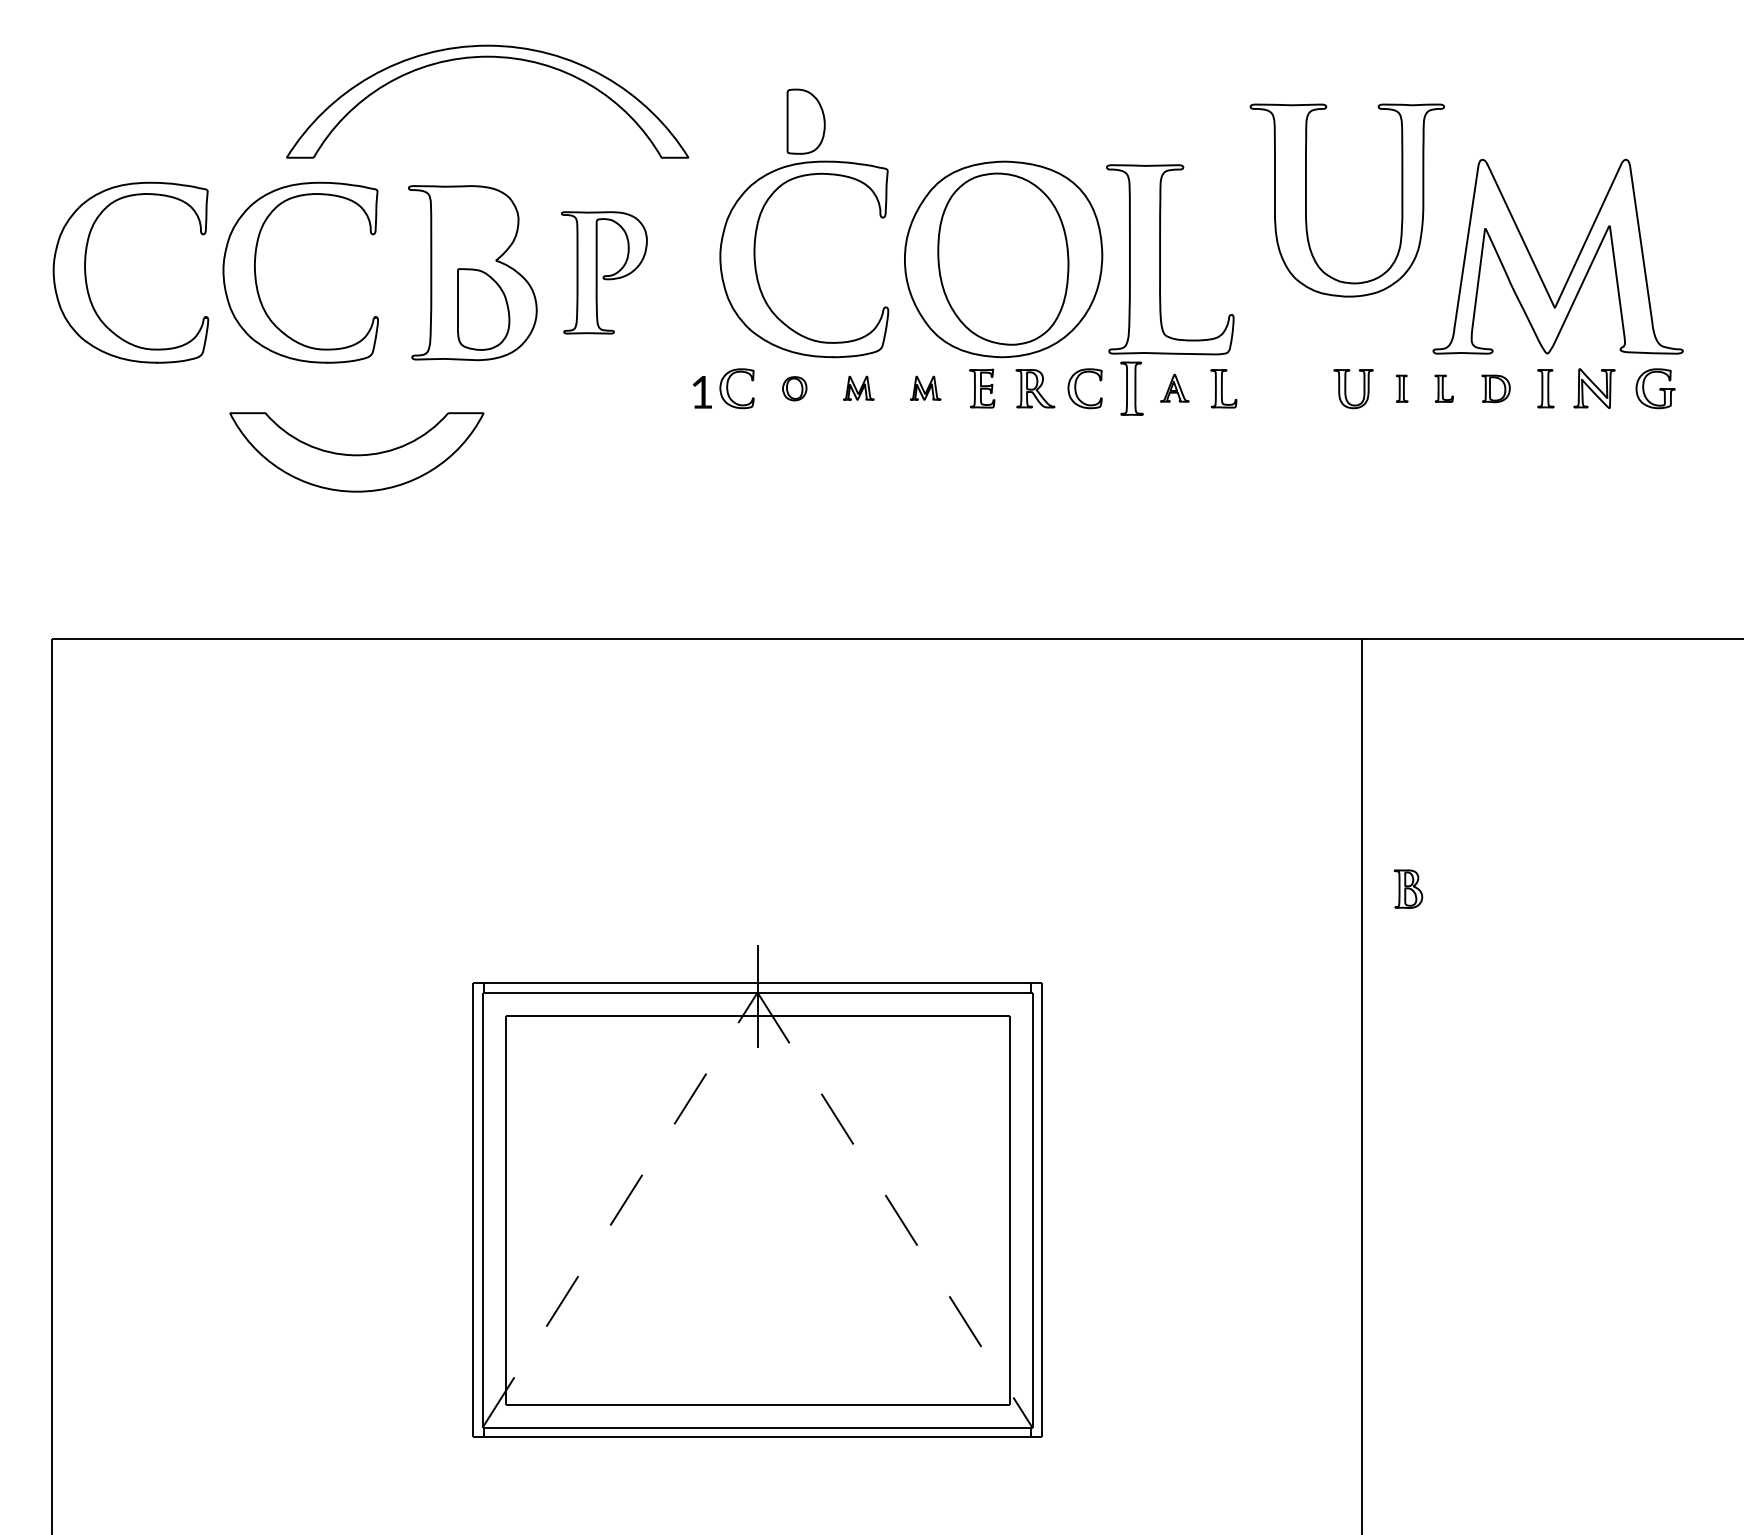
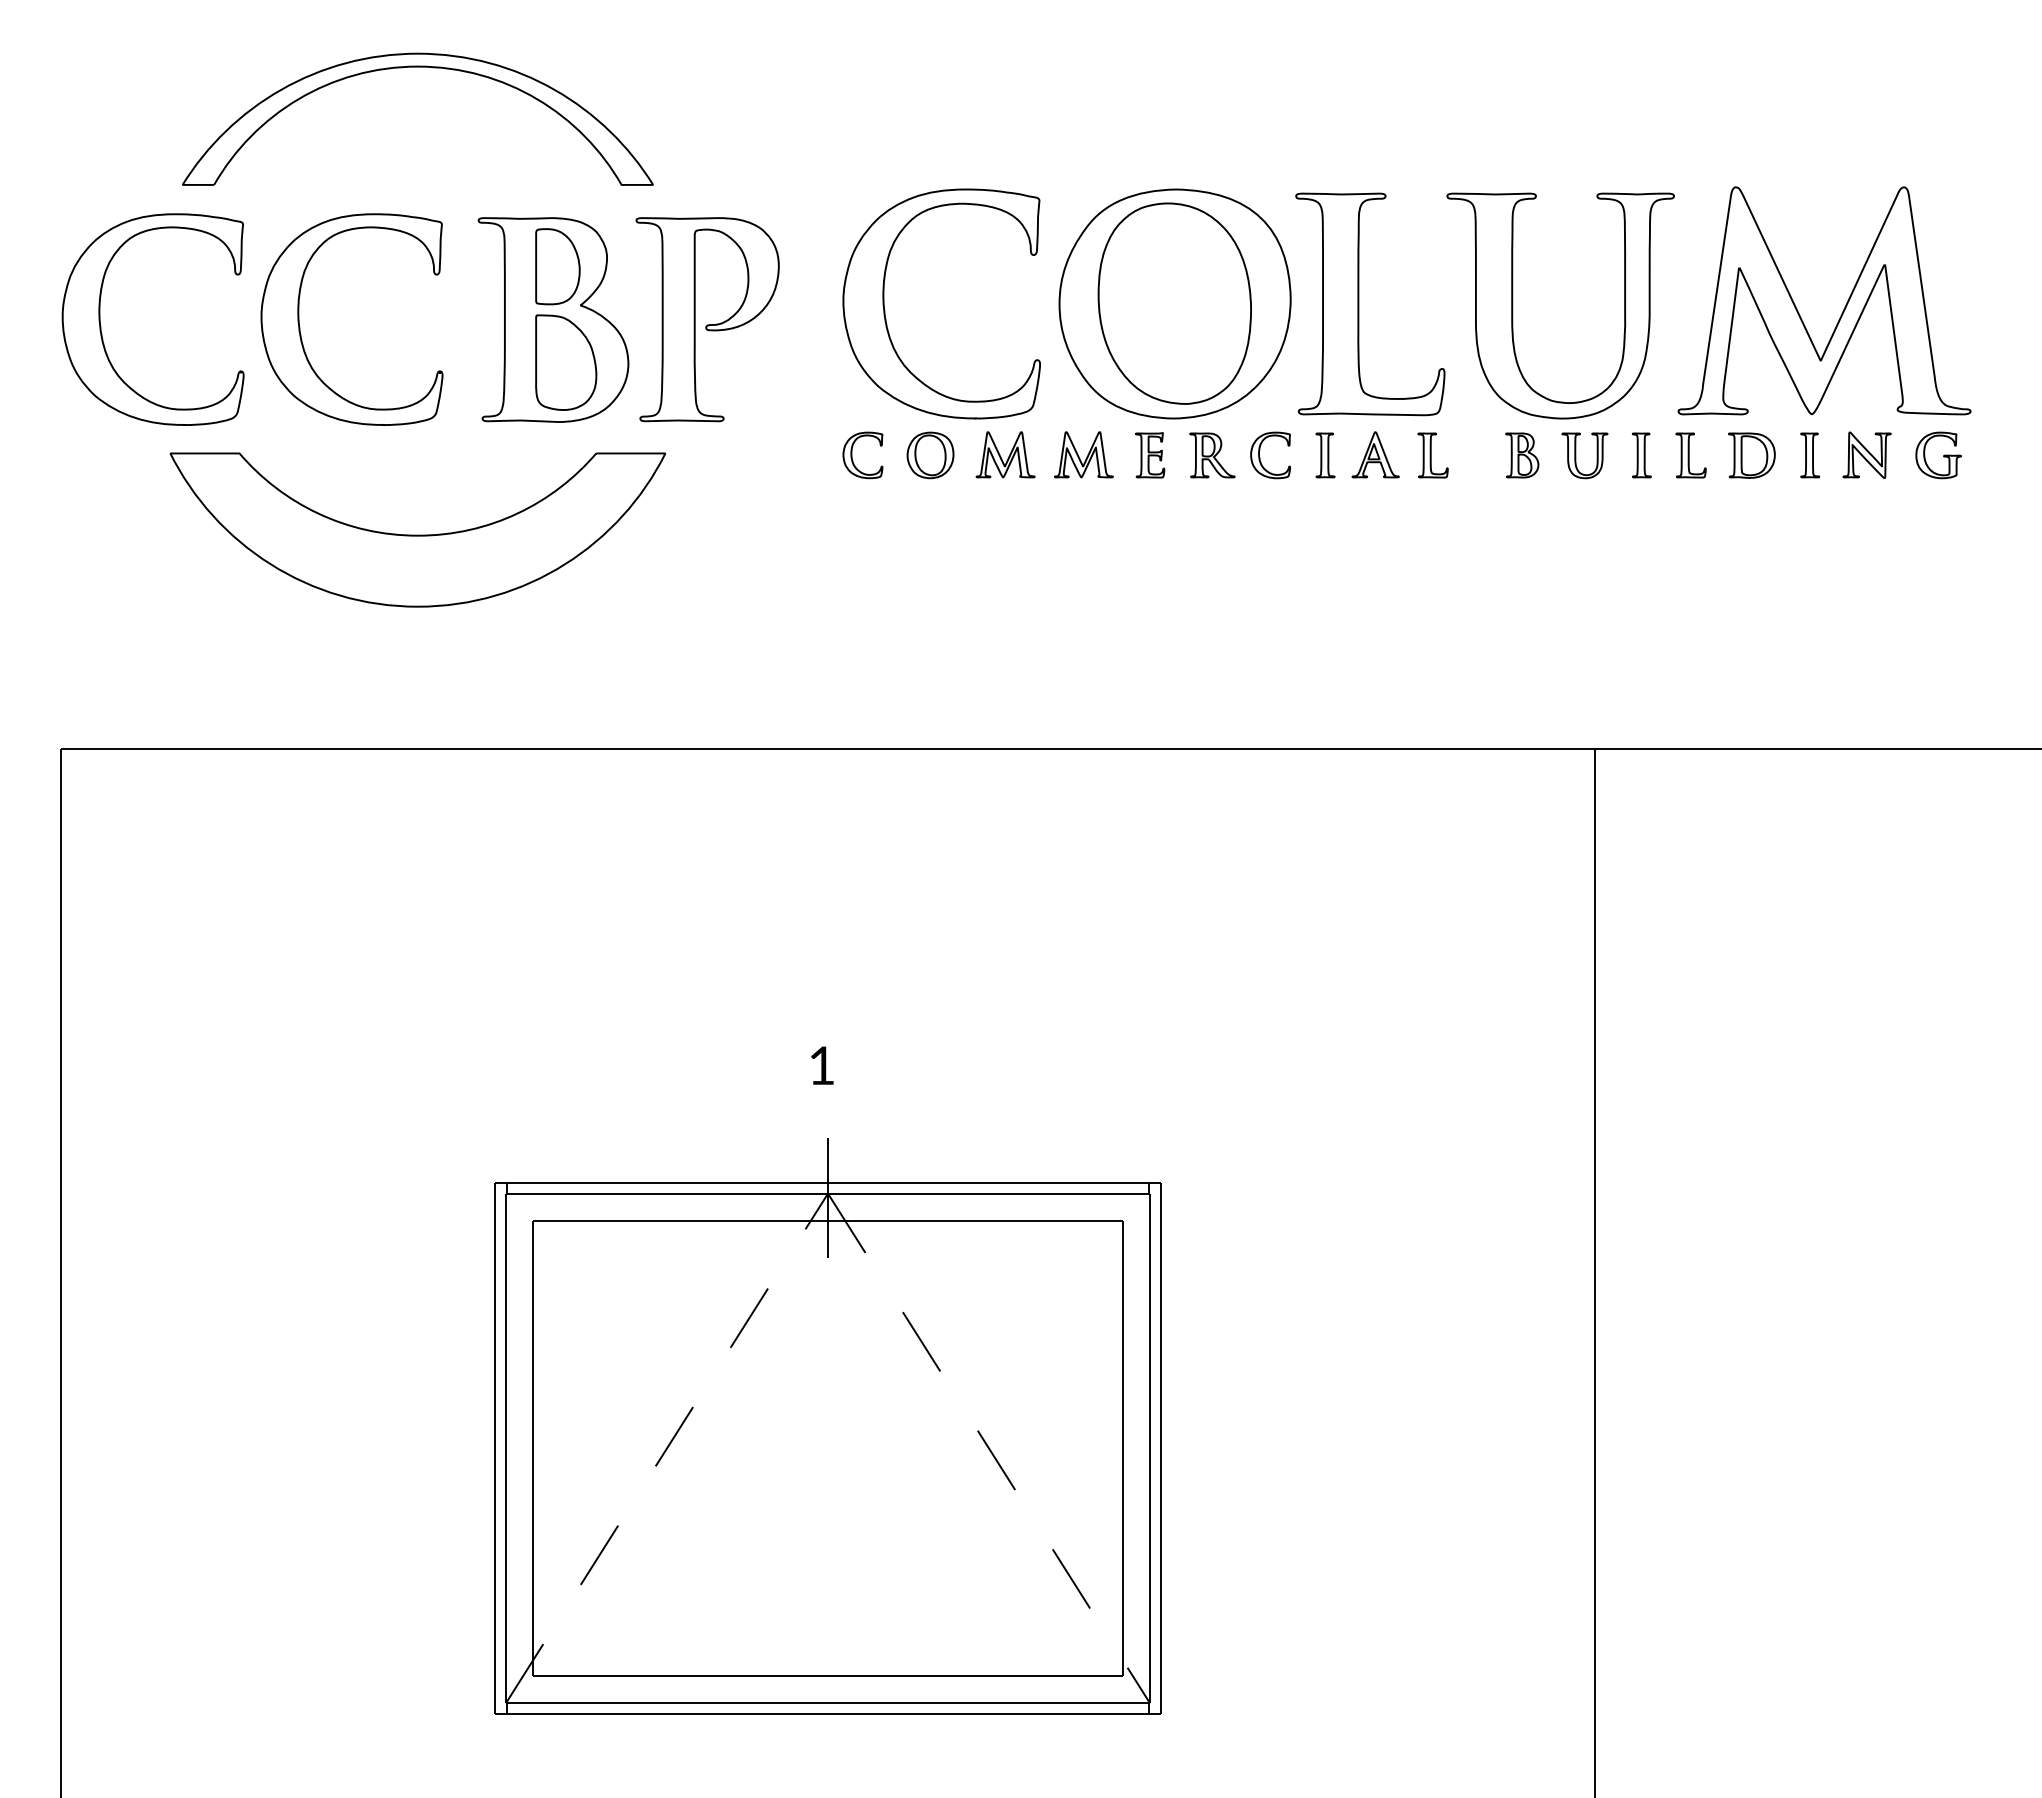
part: (487, 57) -> (417, 67), moved
part: (805, 121) -> (557, 266), moved
part: (1307, 200) -> (1513, 305), moved
part: (604, 272) -> (707, 319), size x1.43
part: (858, 387) -> (1005, 454), size x1.67
part: (925, 387) -> (1083, 454), size x1.67
part: (1174, 387) -> (1375, 454), size x1.43
part: (794, 388) -> (930, 455), size x1.67
part: (1132, 388) -> (1325, 455), size x0.71
part: (1401, 388) -> (1641, 455), size x1.43
part: (1443, 388) -> (1690, 455), size x1.43
part: (1495, 388) -> (1751, 455), size x1.43
text: (702, 392) -> (822, 1065), moved
part: (356, 451) -> (417, 529), size x1.67
part: (1408, 889) -> (1522, 455), moved
part: (757, 1191) -> (827, 1426), moved

